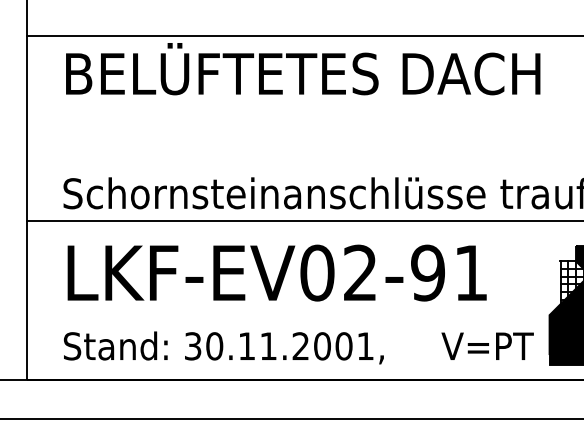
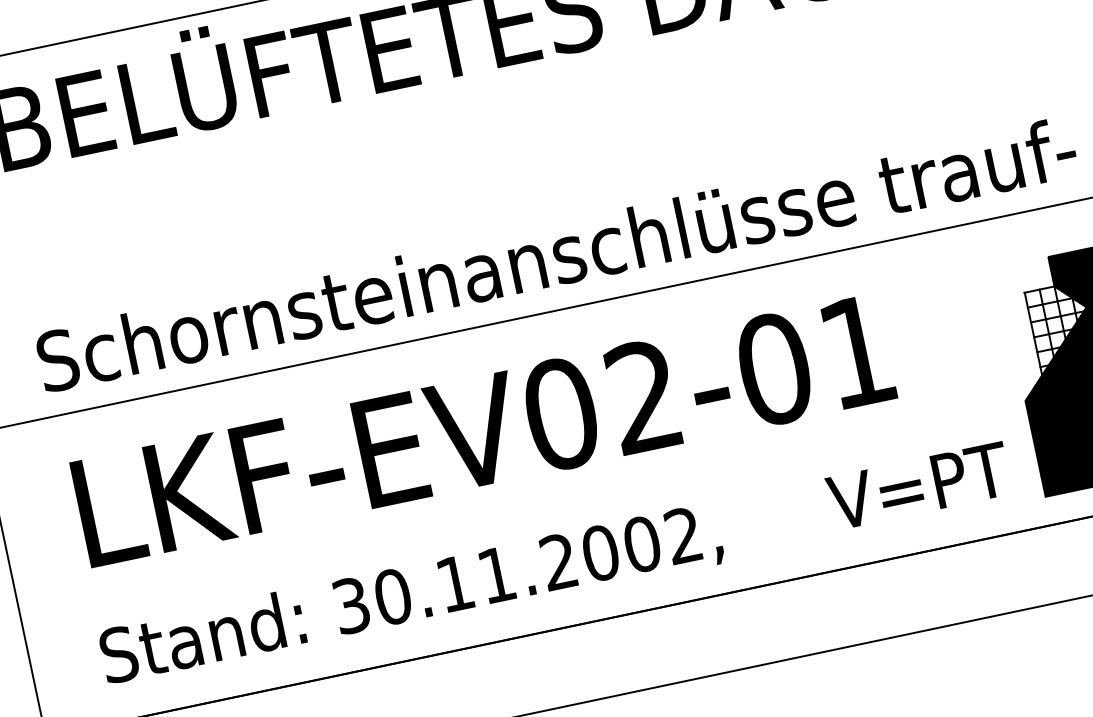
text: (428, 272) -> (774, 367), LKF-EV02-91 -> LKF-EV02-01
text: (365, 345) -> (683, 534), 30.11.2001, -> 30.11.2002,

